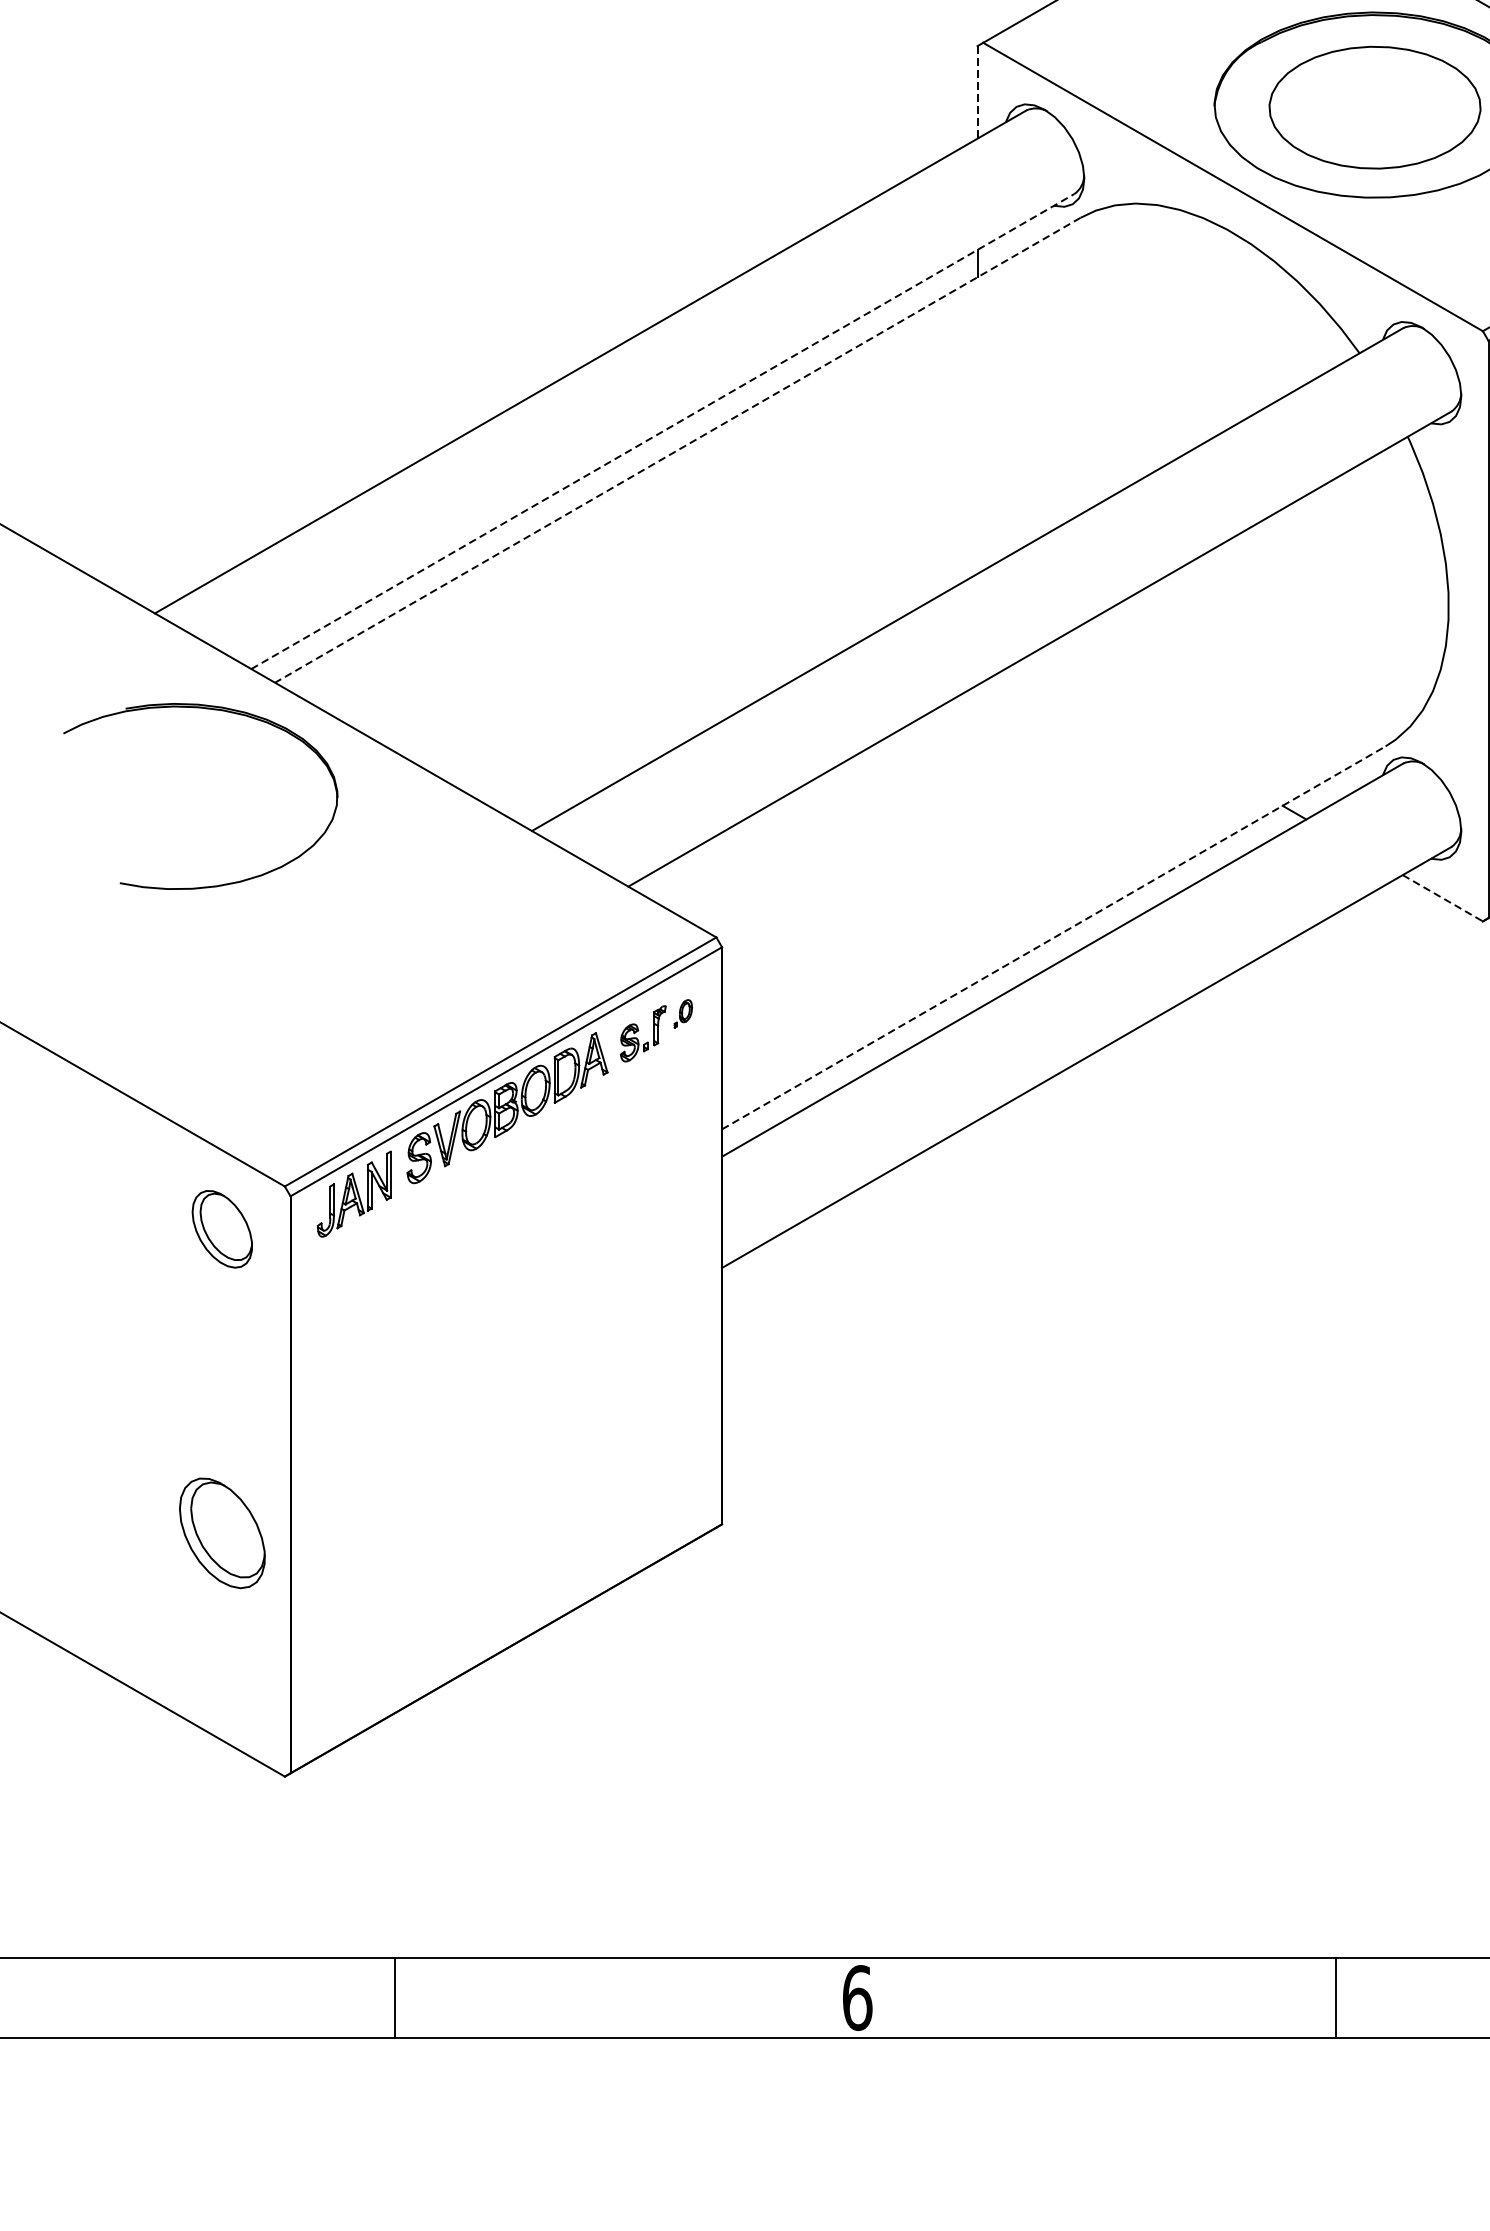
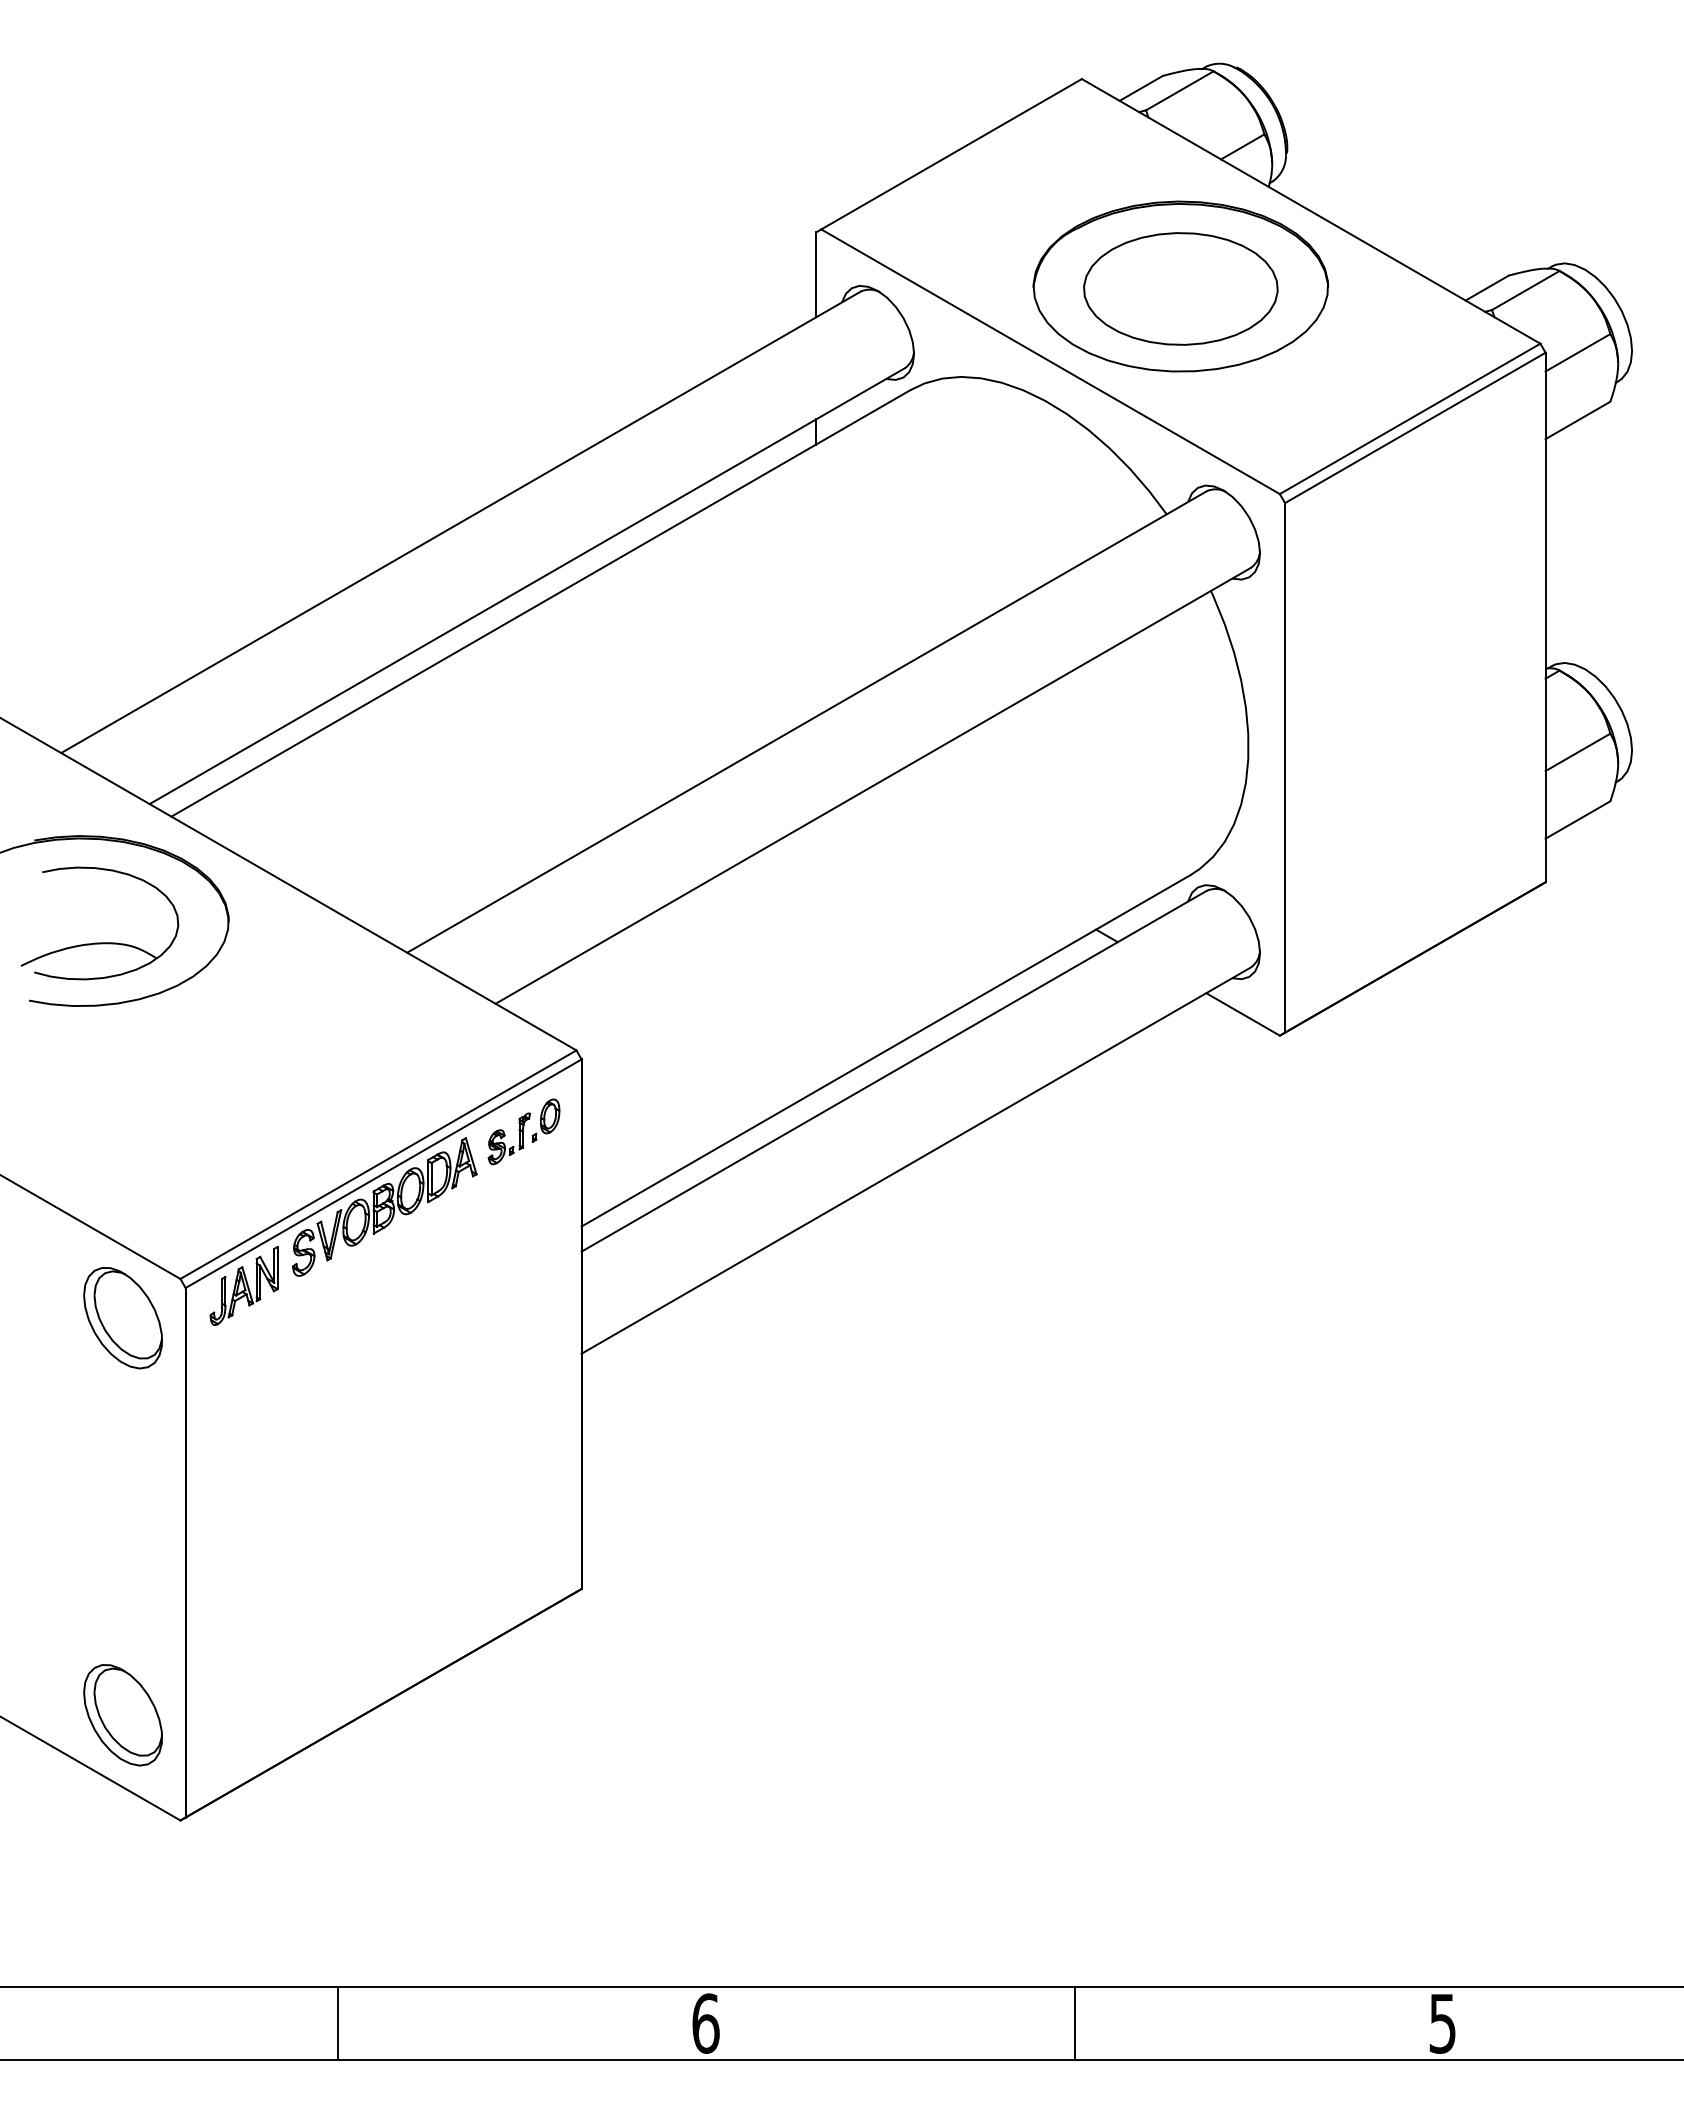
line: (977, 93) -> (816, 275), dashed -> solid
line: (663, 430) -> (527, 585), dashed -> solid
line: (678, 450) -> (541, 603), dashed -> solid
part: (196, 819) -> (99, 942), added
line: (1443, 898) -> (1243, 1014), dashed -> solid
line: (1054, 937) -> (886, 1050), dashed -> solid
part: (682, 1013) -> (545, 1120), size x1.67
part: (221, 1229) -> (122, 1318), size x1.43
part: (221, 1533) -> (122, 1715), moved
line: (394, 1997) -> (338, 2023), moved
line: (1336, 1997) -> (1075, 2023), moved

